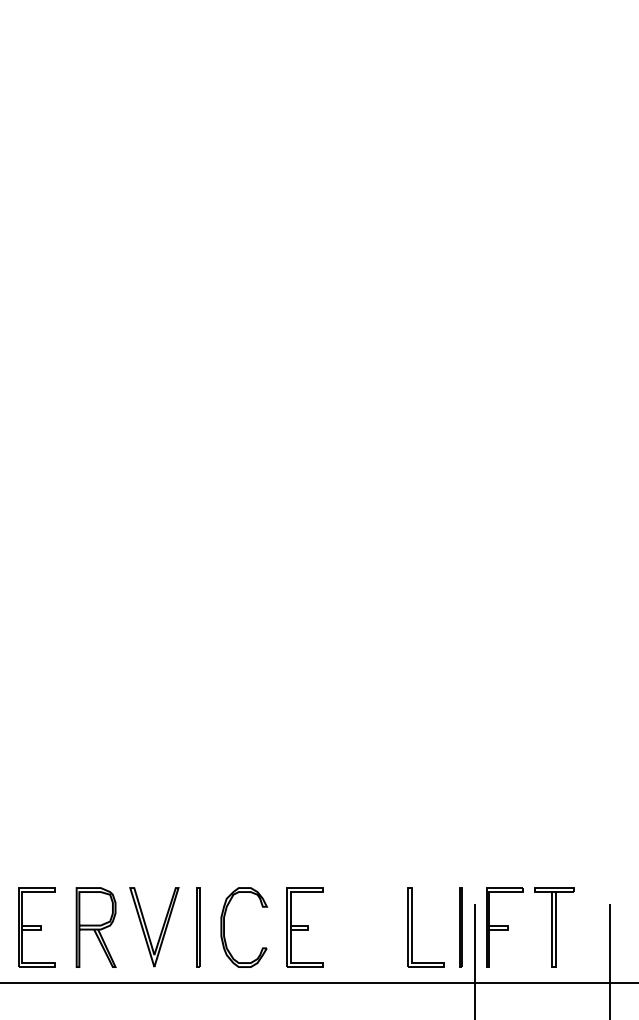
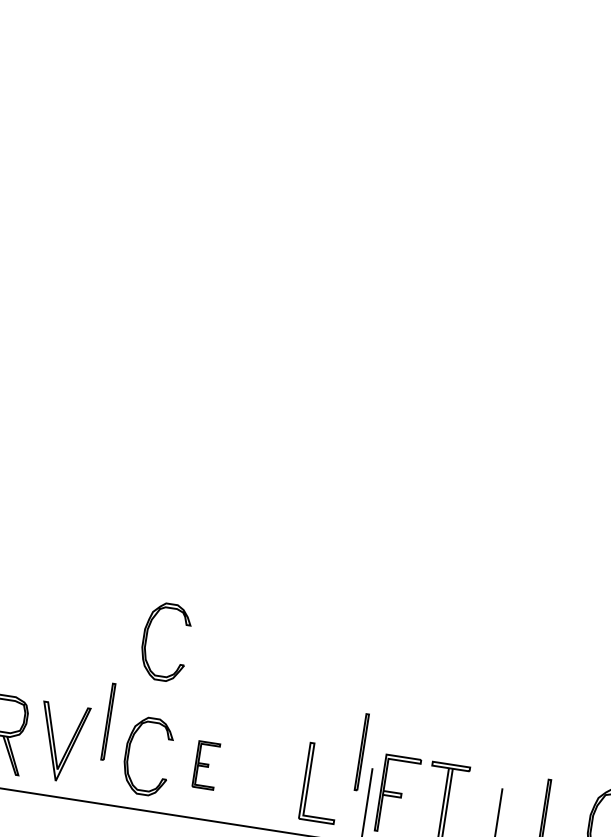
part: (224, 808) -> (146, 639), added
line: (197, 927) -> (107, 721), moved
part: (304, 927) -> (205, 765), size x0.6
line: (460, 927) -> (361, 752), moved

